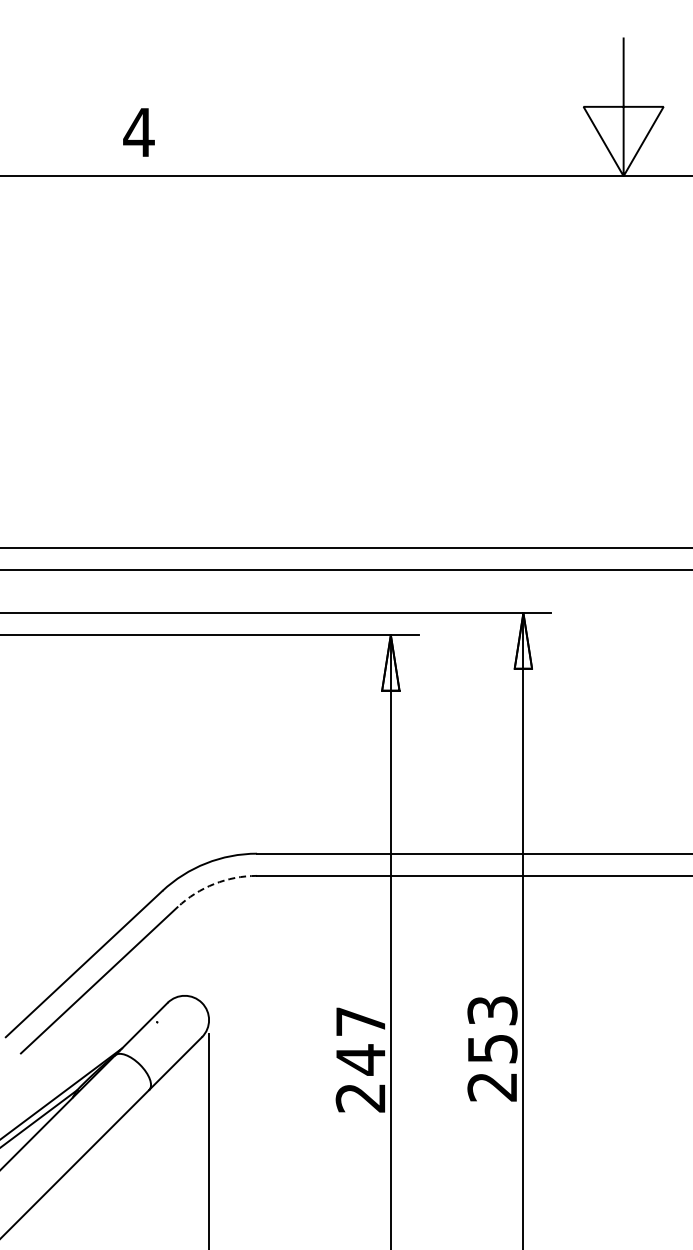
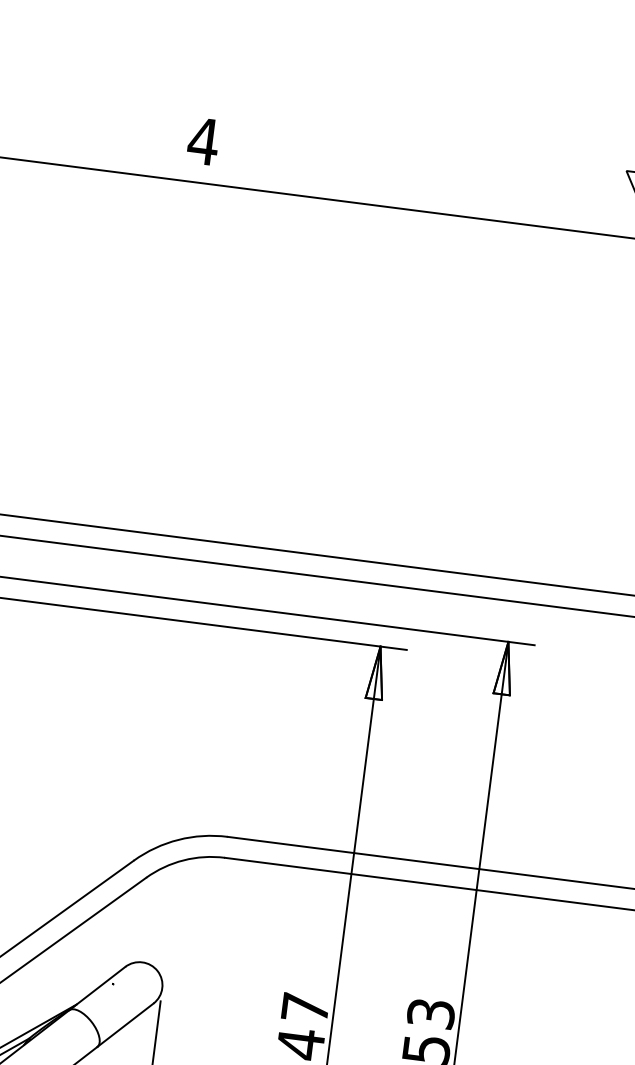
arc: (214, 884) -> (183, 860), dashed -> solid

